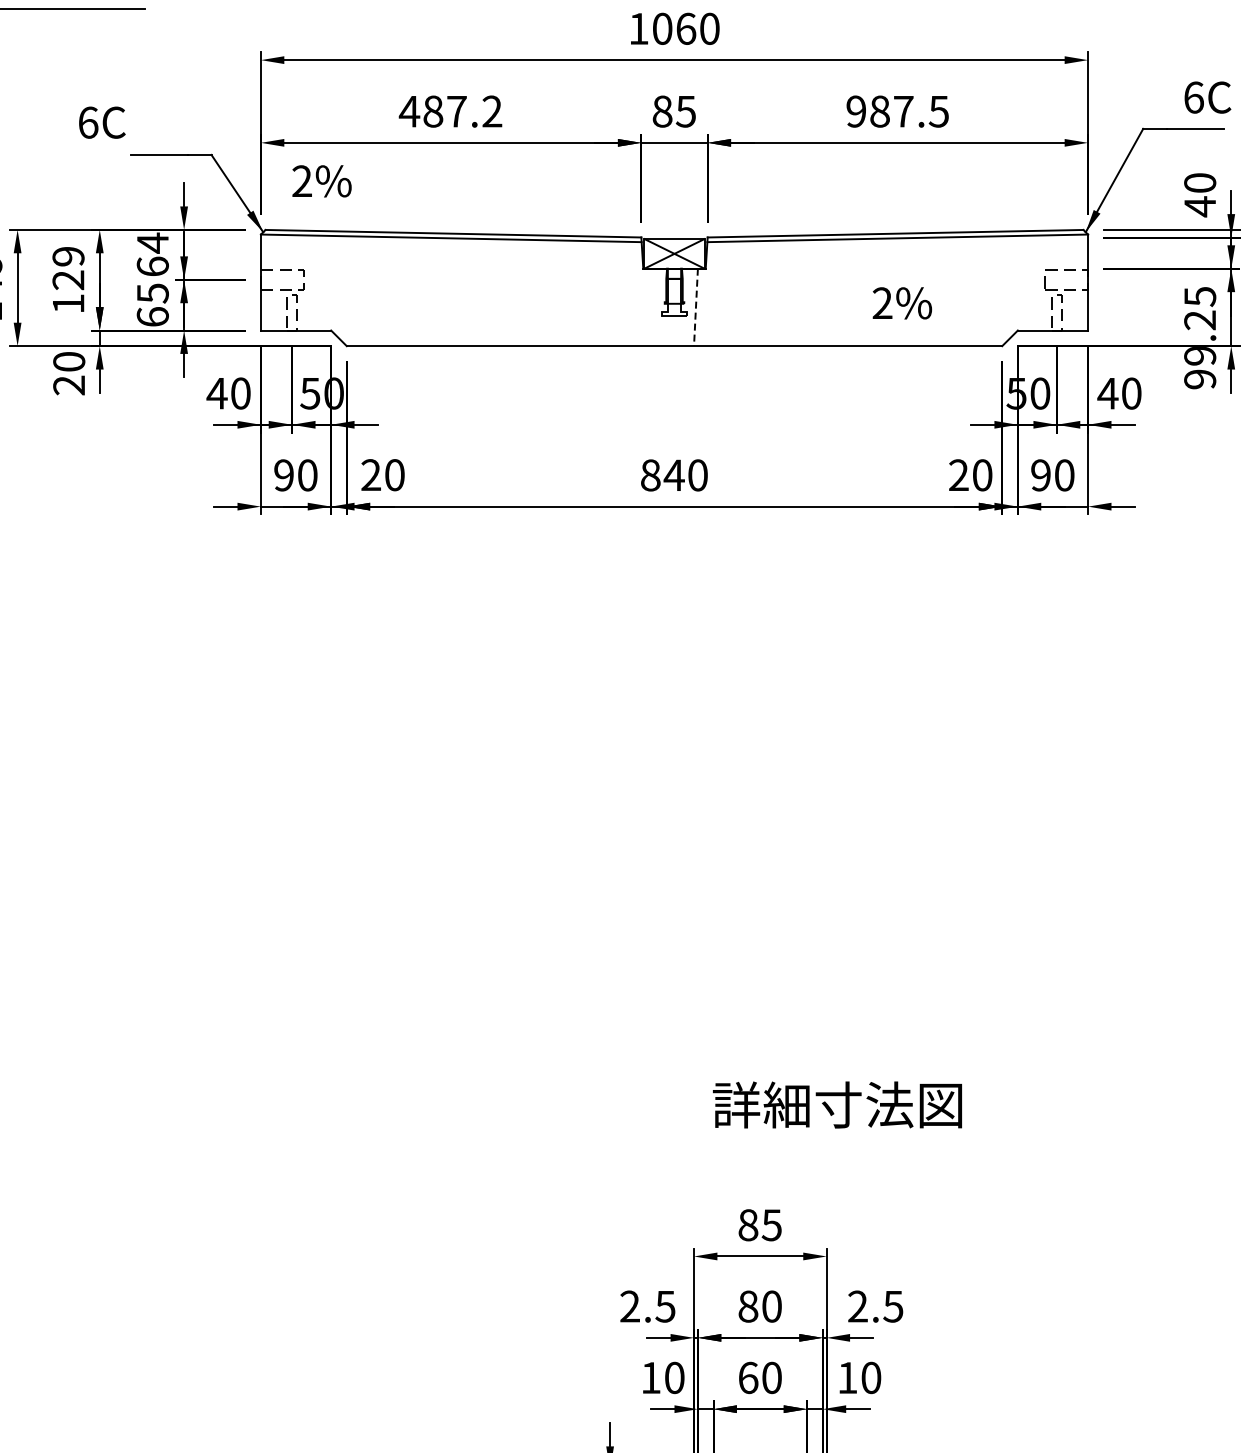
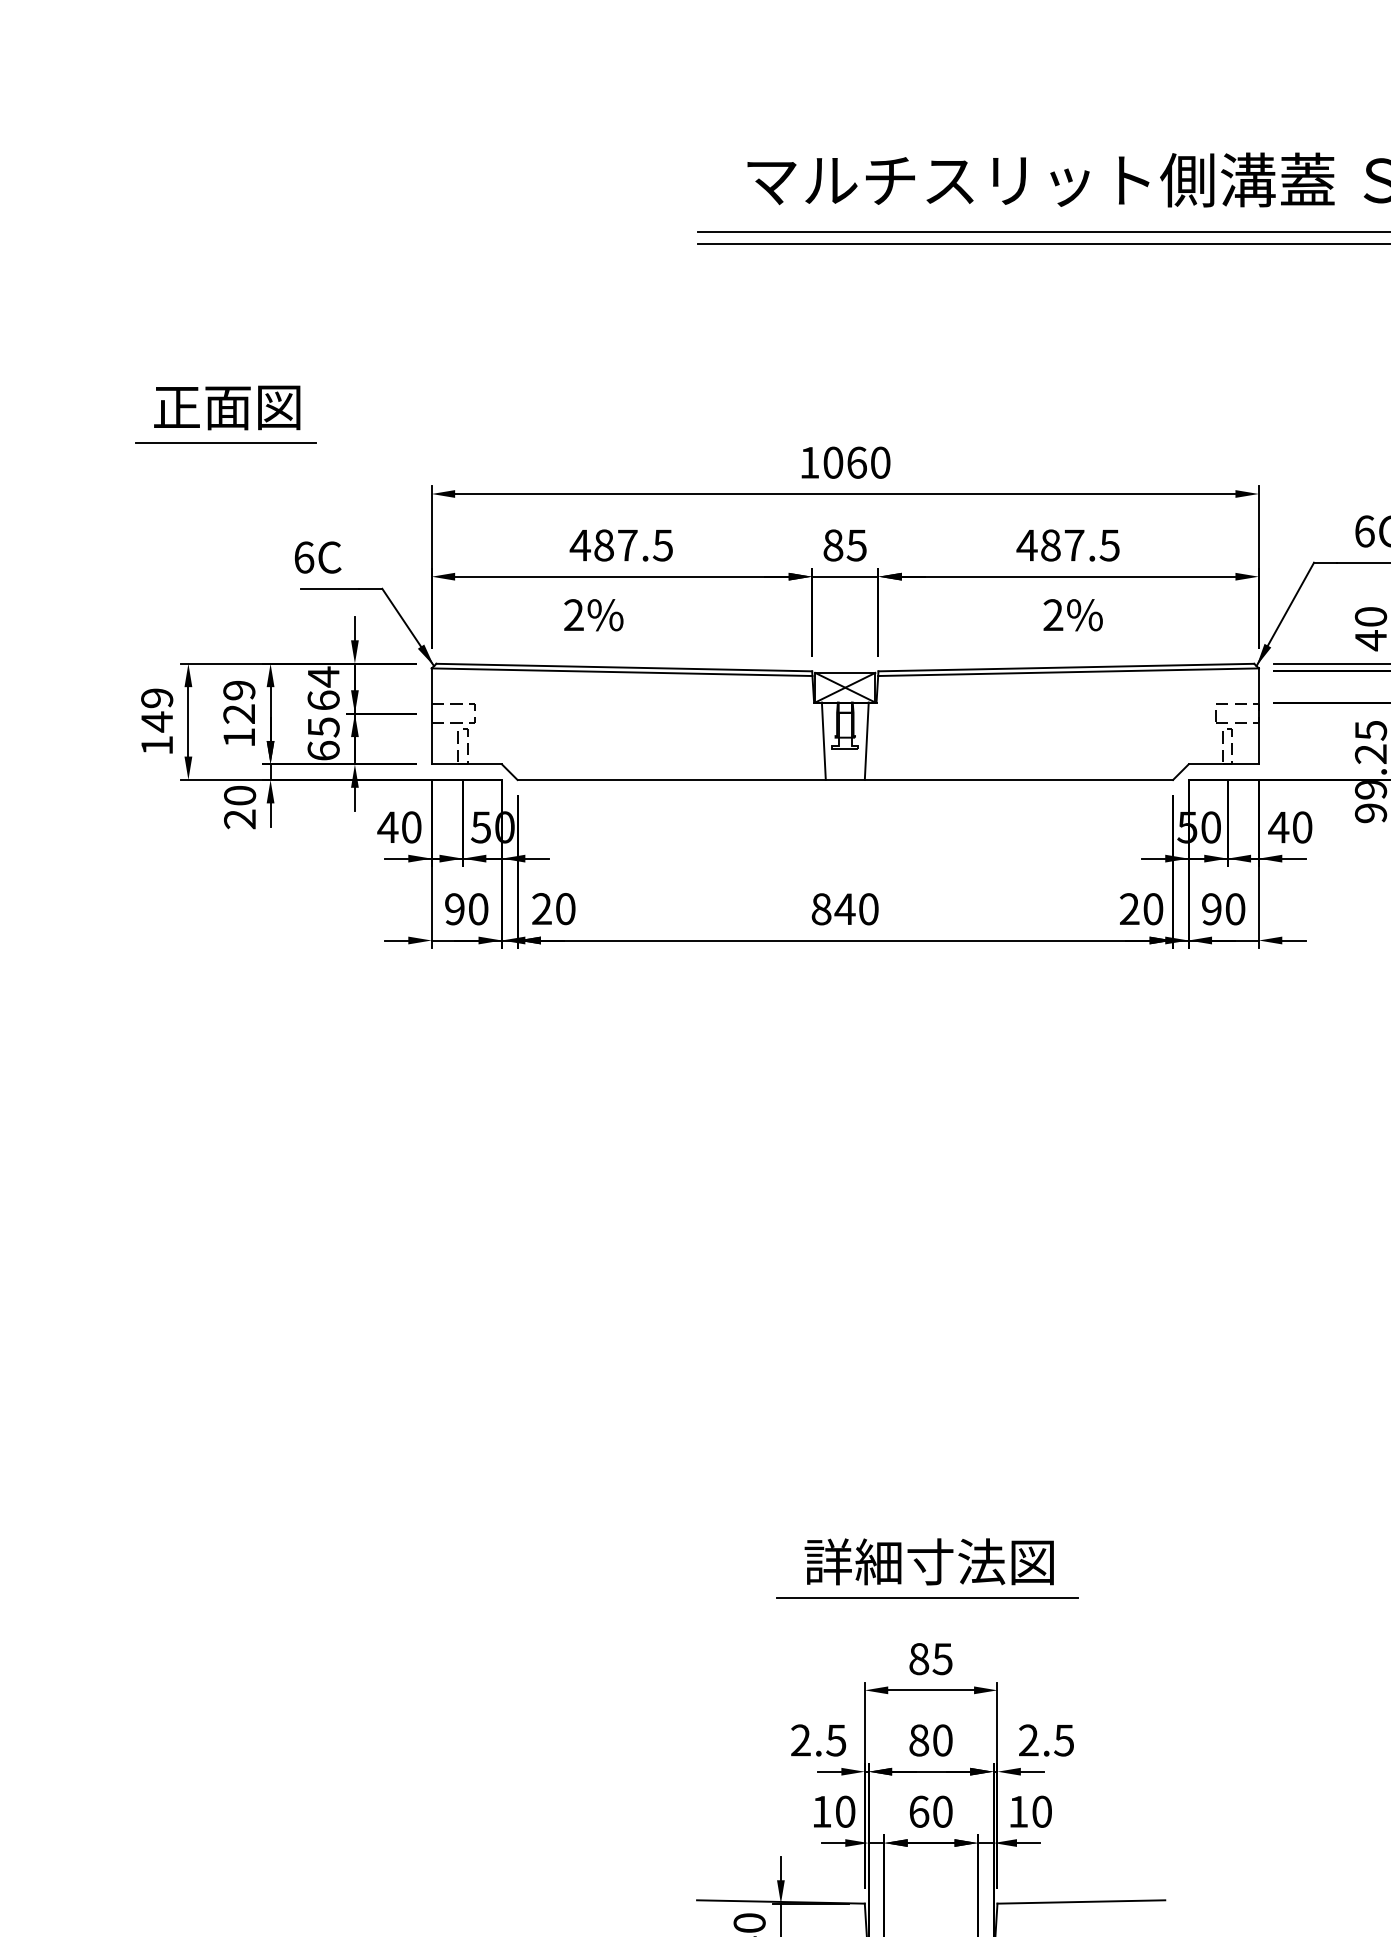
text: (491, 111) -> (662, 545), 487.2 -> 487.5
text: (855, 111) -> (1026, 545), 987.5 -> 487.5
text: (102, 122) -> (318, 557), moved
text: (321, 181) -> (593, 615), moved
text: (901, 303) -> (1072, 615), moved
line: (652, 307) -> (823, 741), added
line: (695, 307) -> (866, 741), dashed -> solid
text: (836, 1104) -> (928, 1561), moved
line: (756, 1164) -> (927, 1598), added

